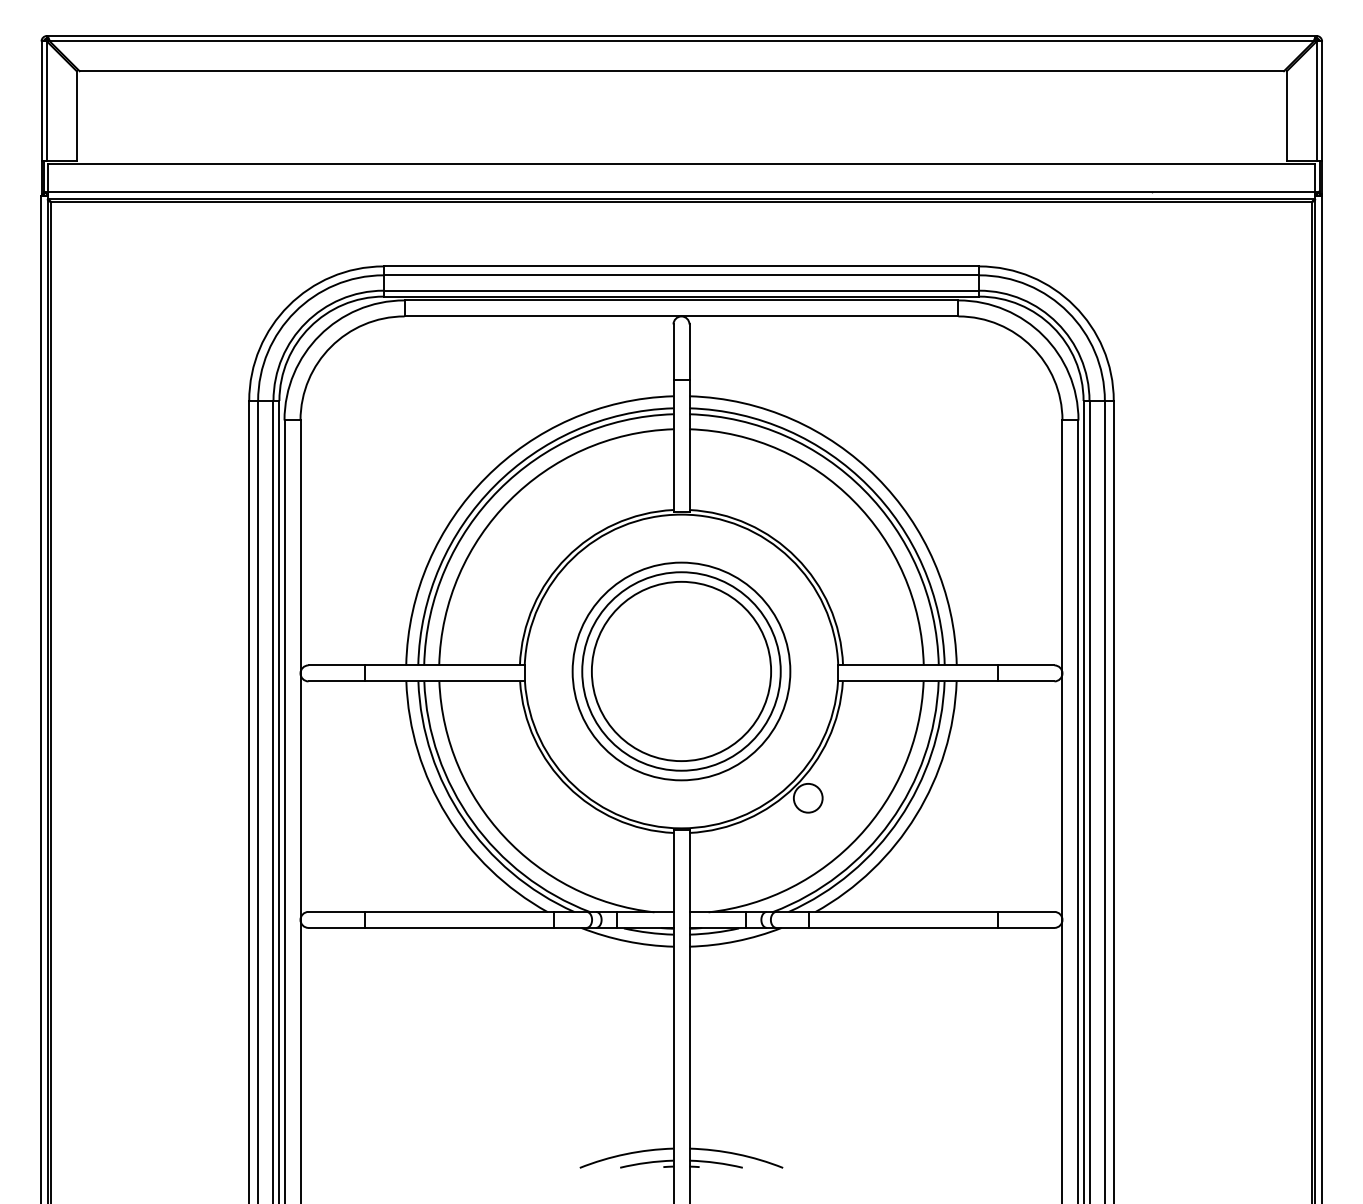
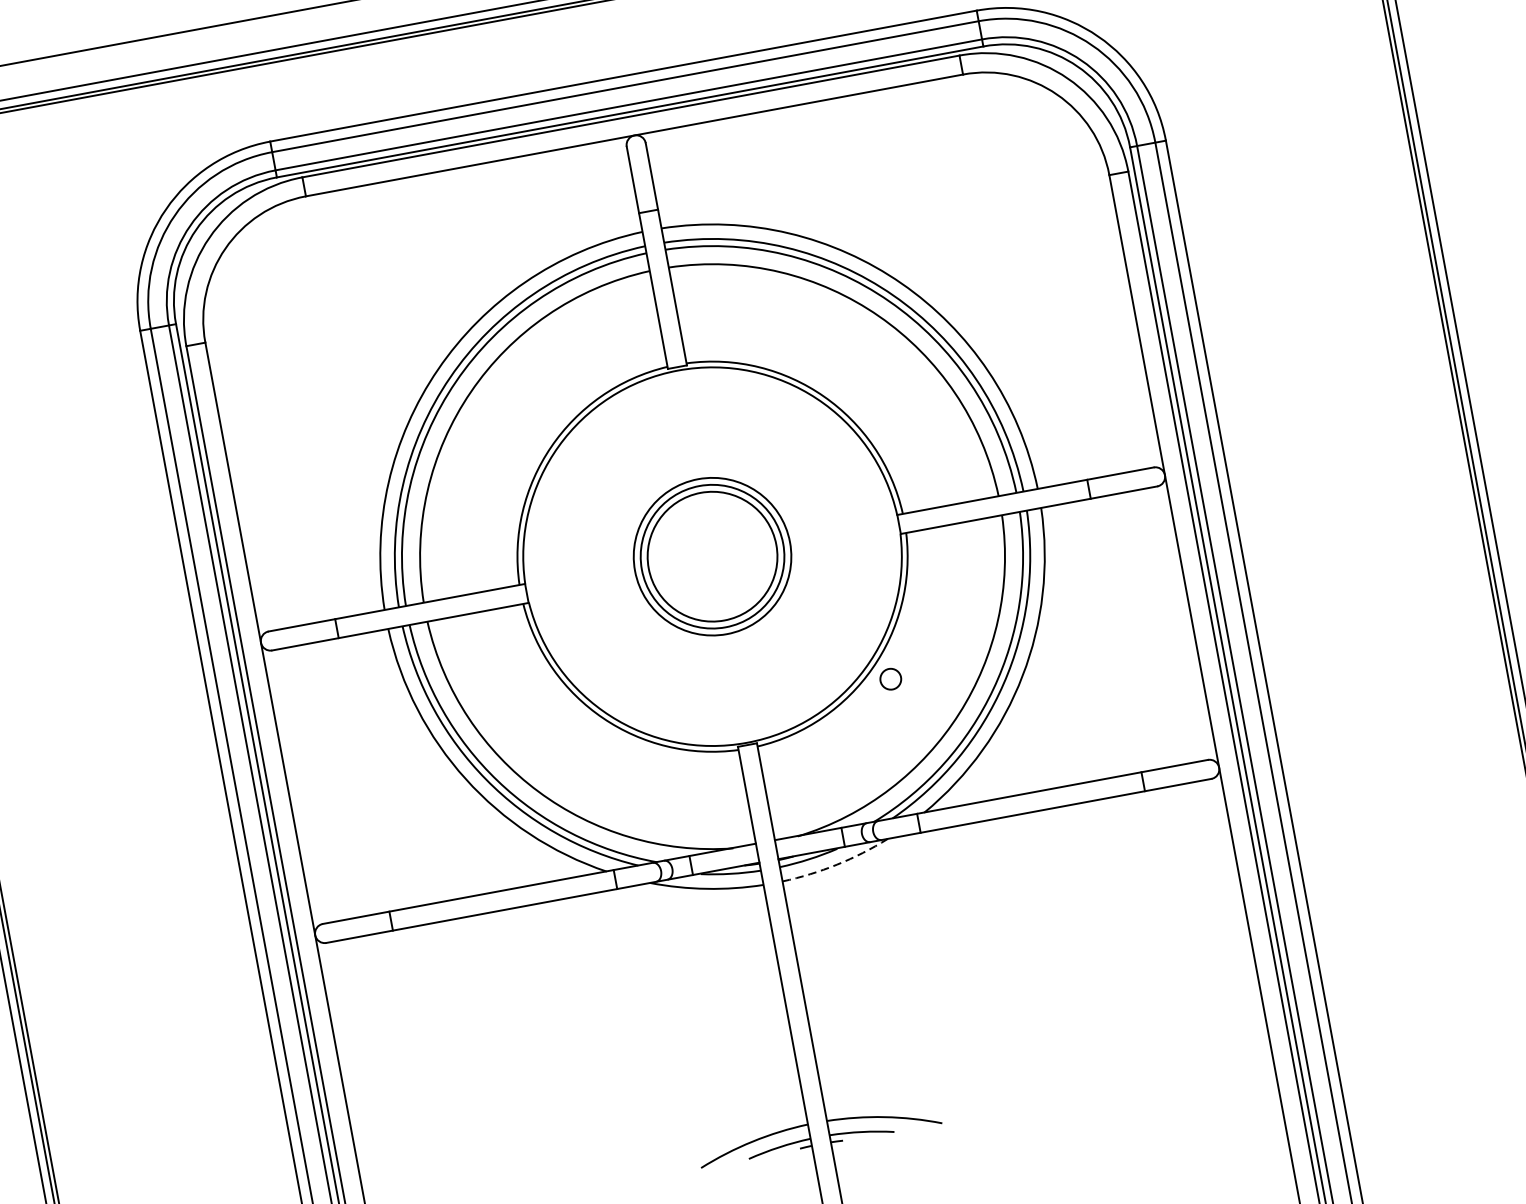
part: (681, 671) -> (712, 556), size x0.6
circle: (807, 797) -> (889, 678), size x0.6
arc: (736, 941) -> (837, 864), solid -> dashed

